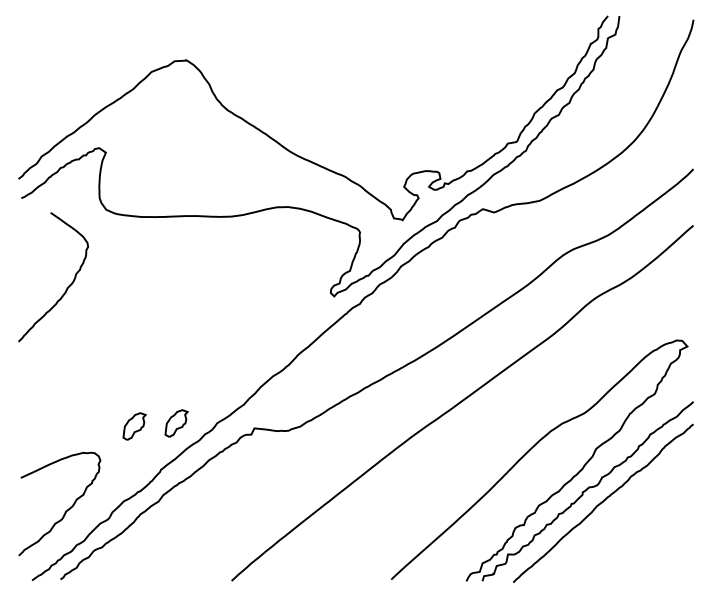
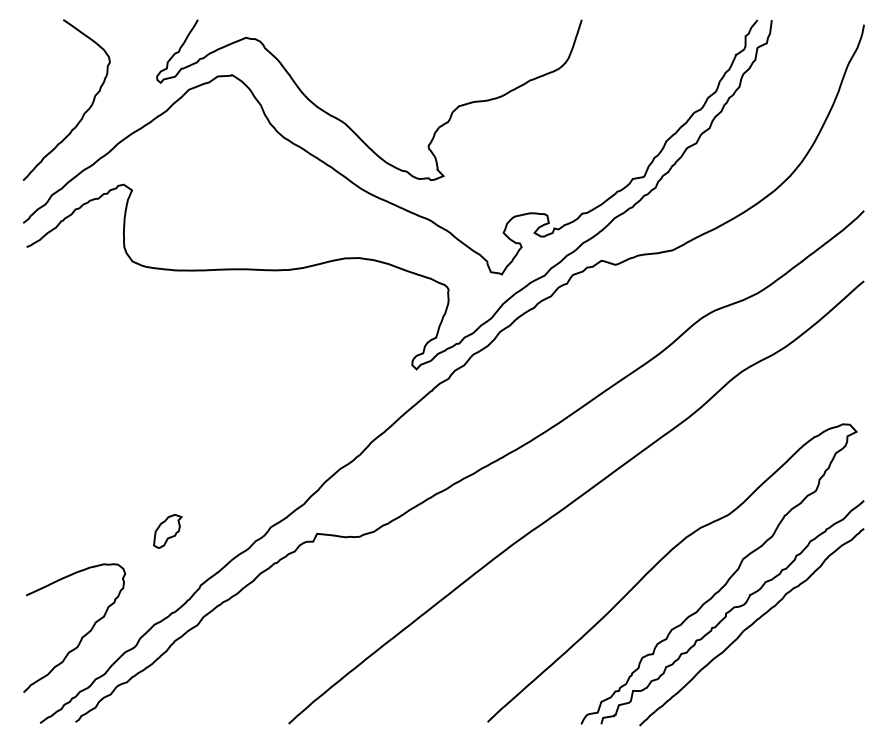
curve: (277, 98) -> (345, 122), added
curve: (67, 286) -> (84, 111), moved
part: (176, 423) -> (220, 527), removed

